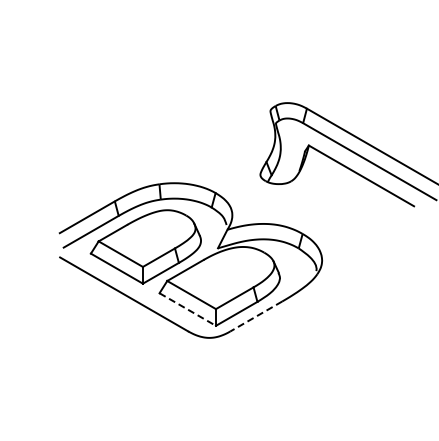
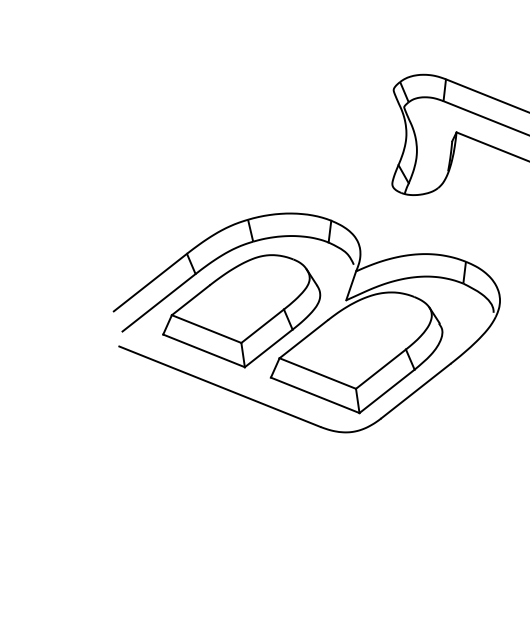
line: (187, 309) -> (314, 395), dashed -> solid
line: (256, 316) -> (416, 391), dashed -> solid

